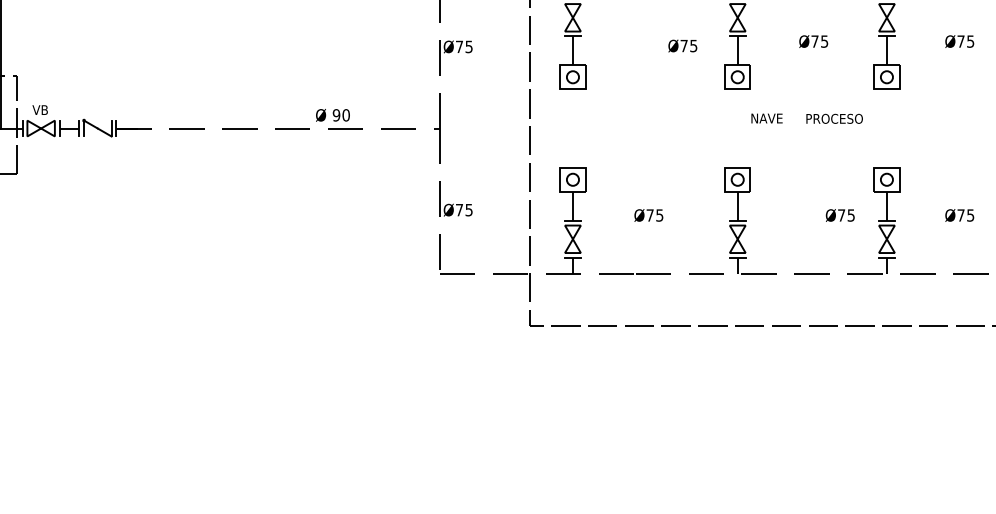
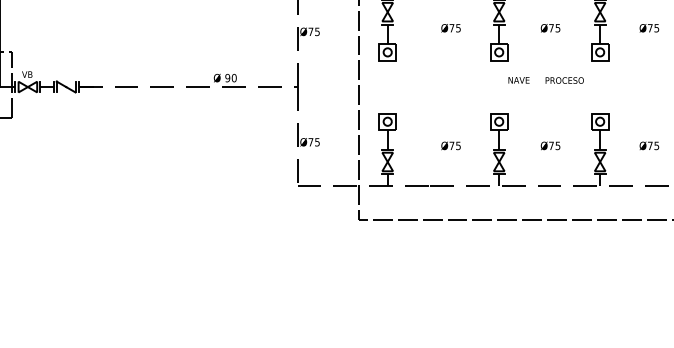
text: (682, 46) -> (450, 28), moved
text: (648, 214) -> (450, 145), moved
text: (840, 214) -> (550, 145), moved

